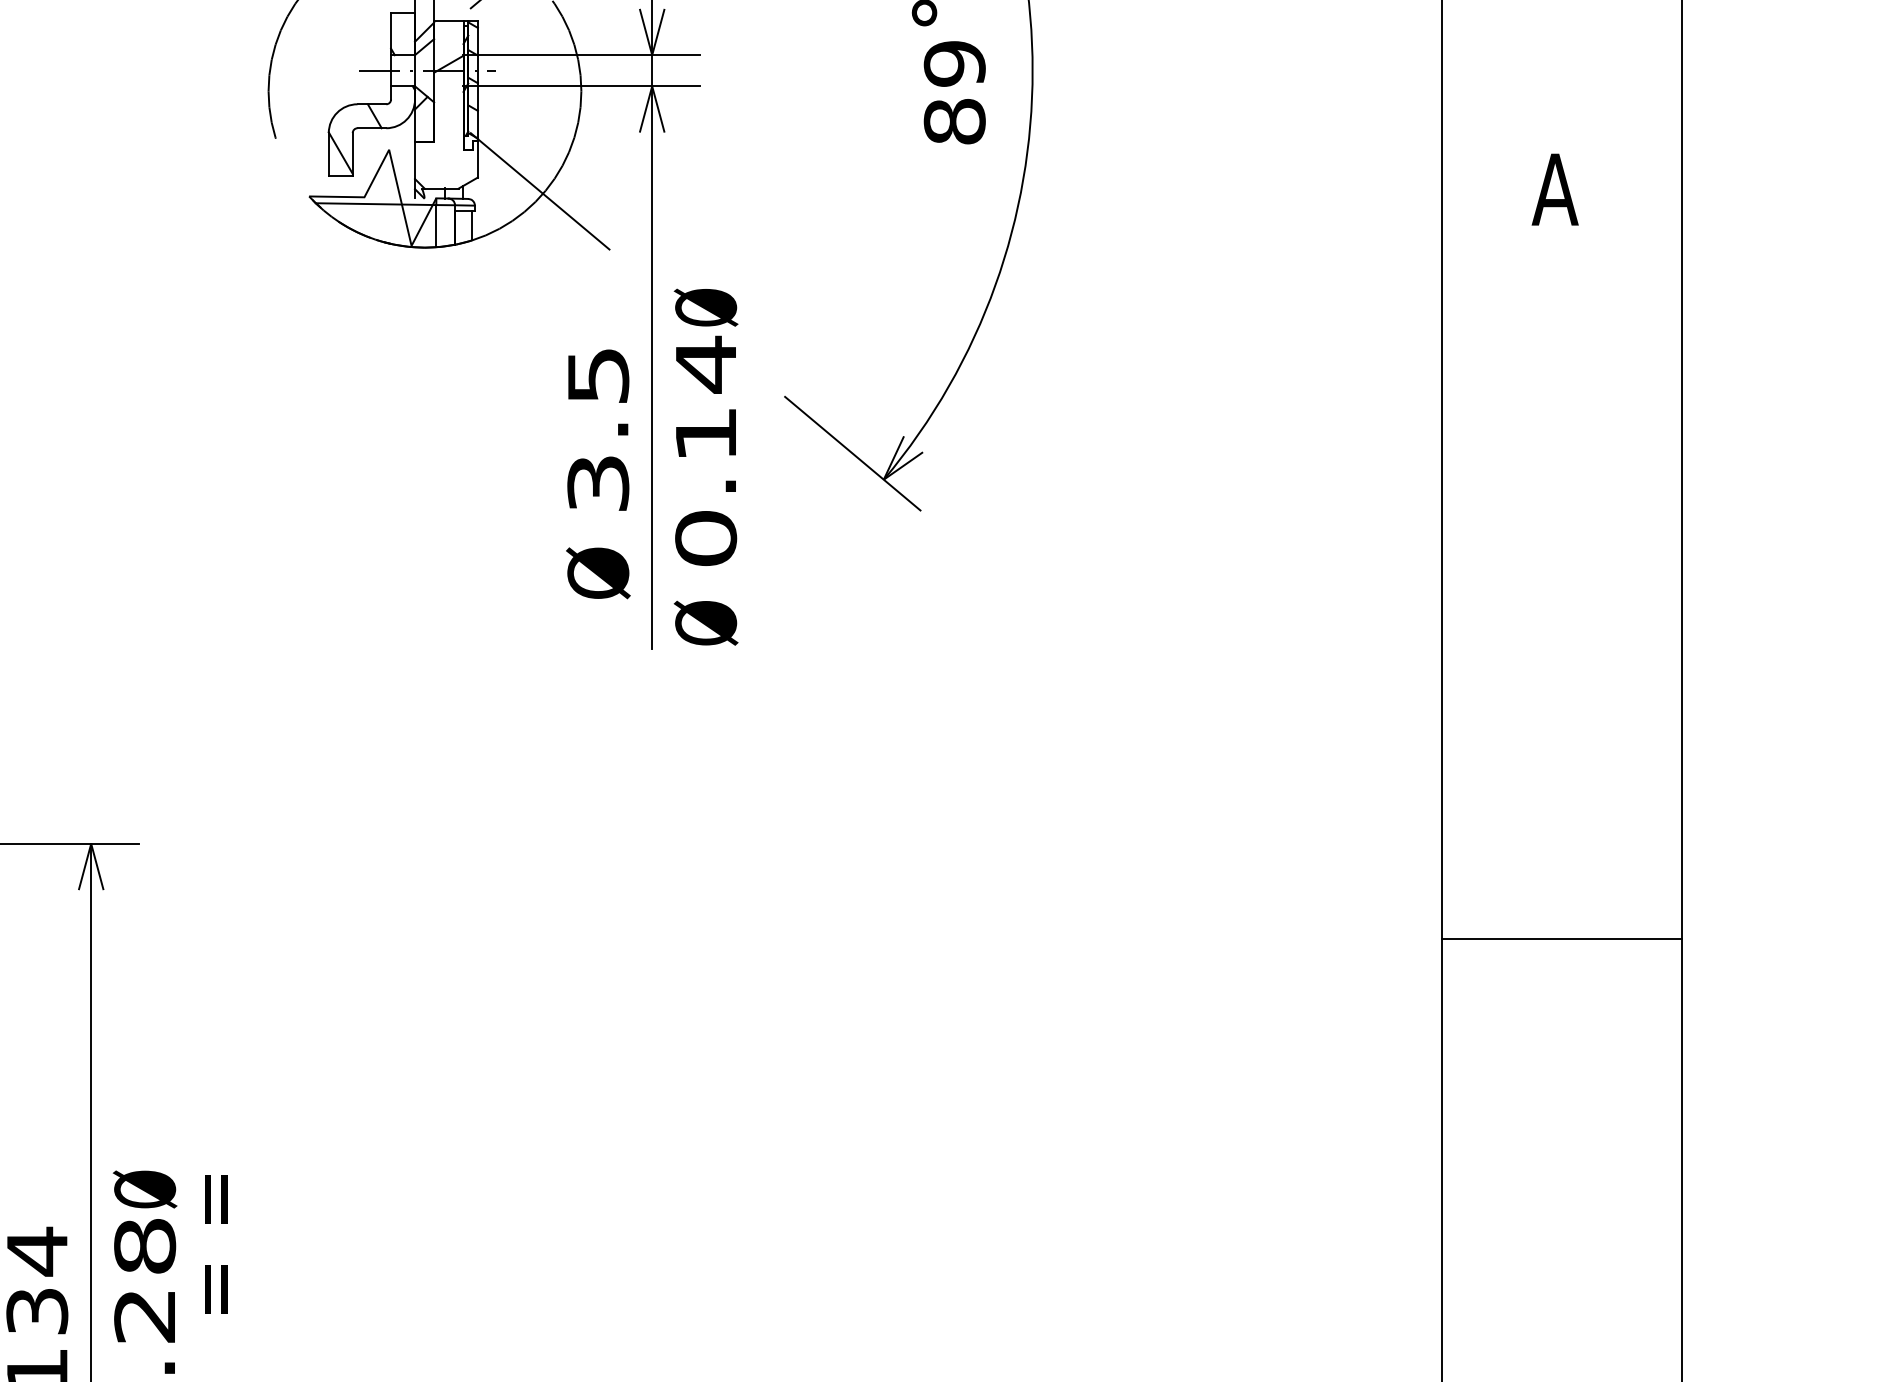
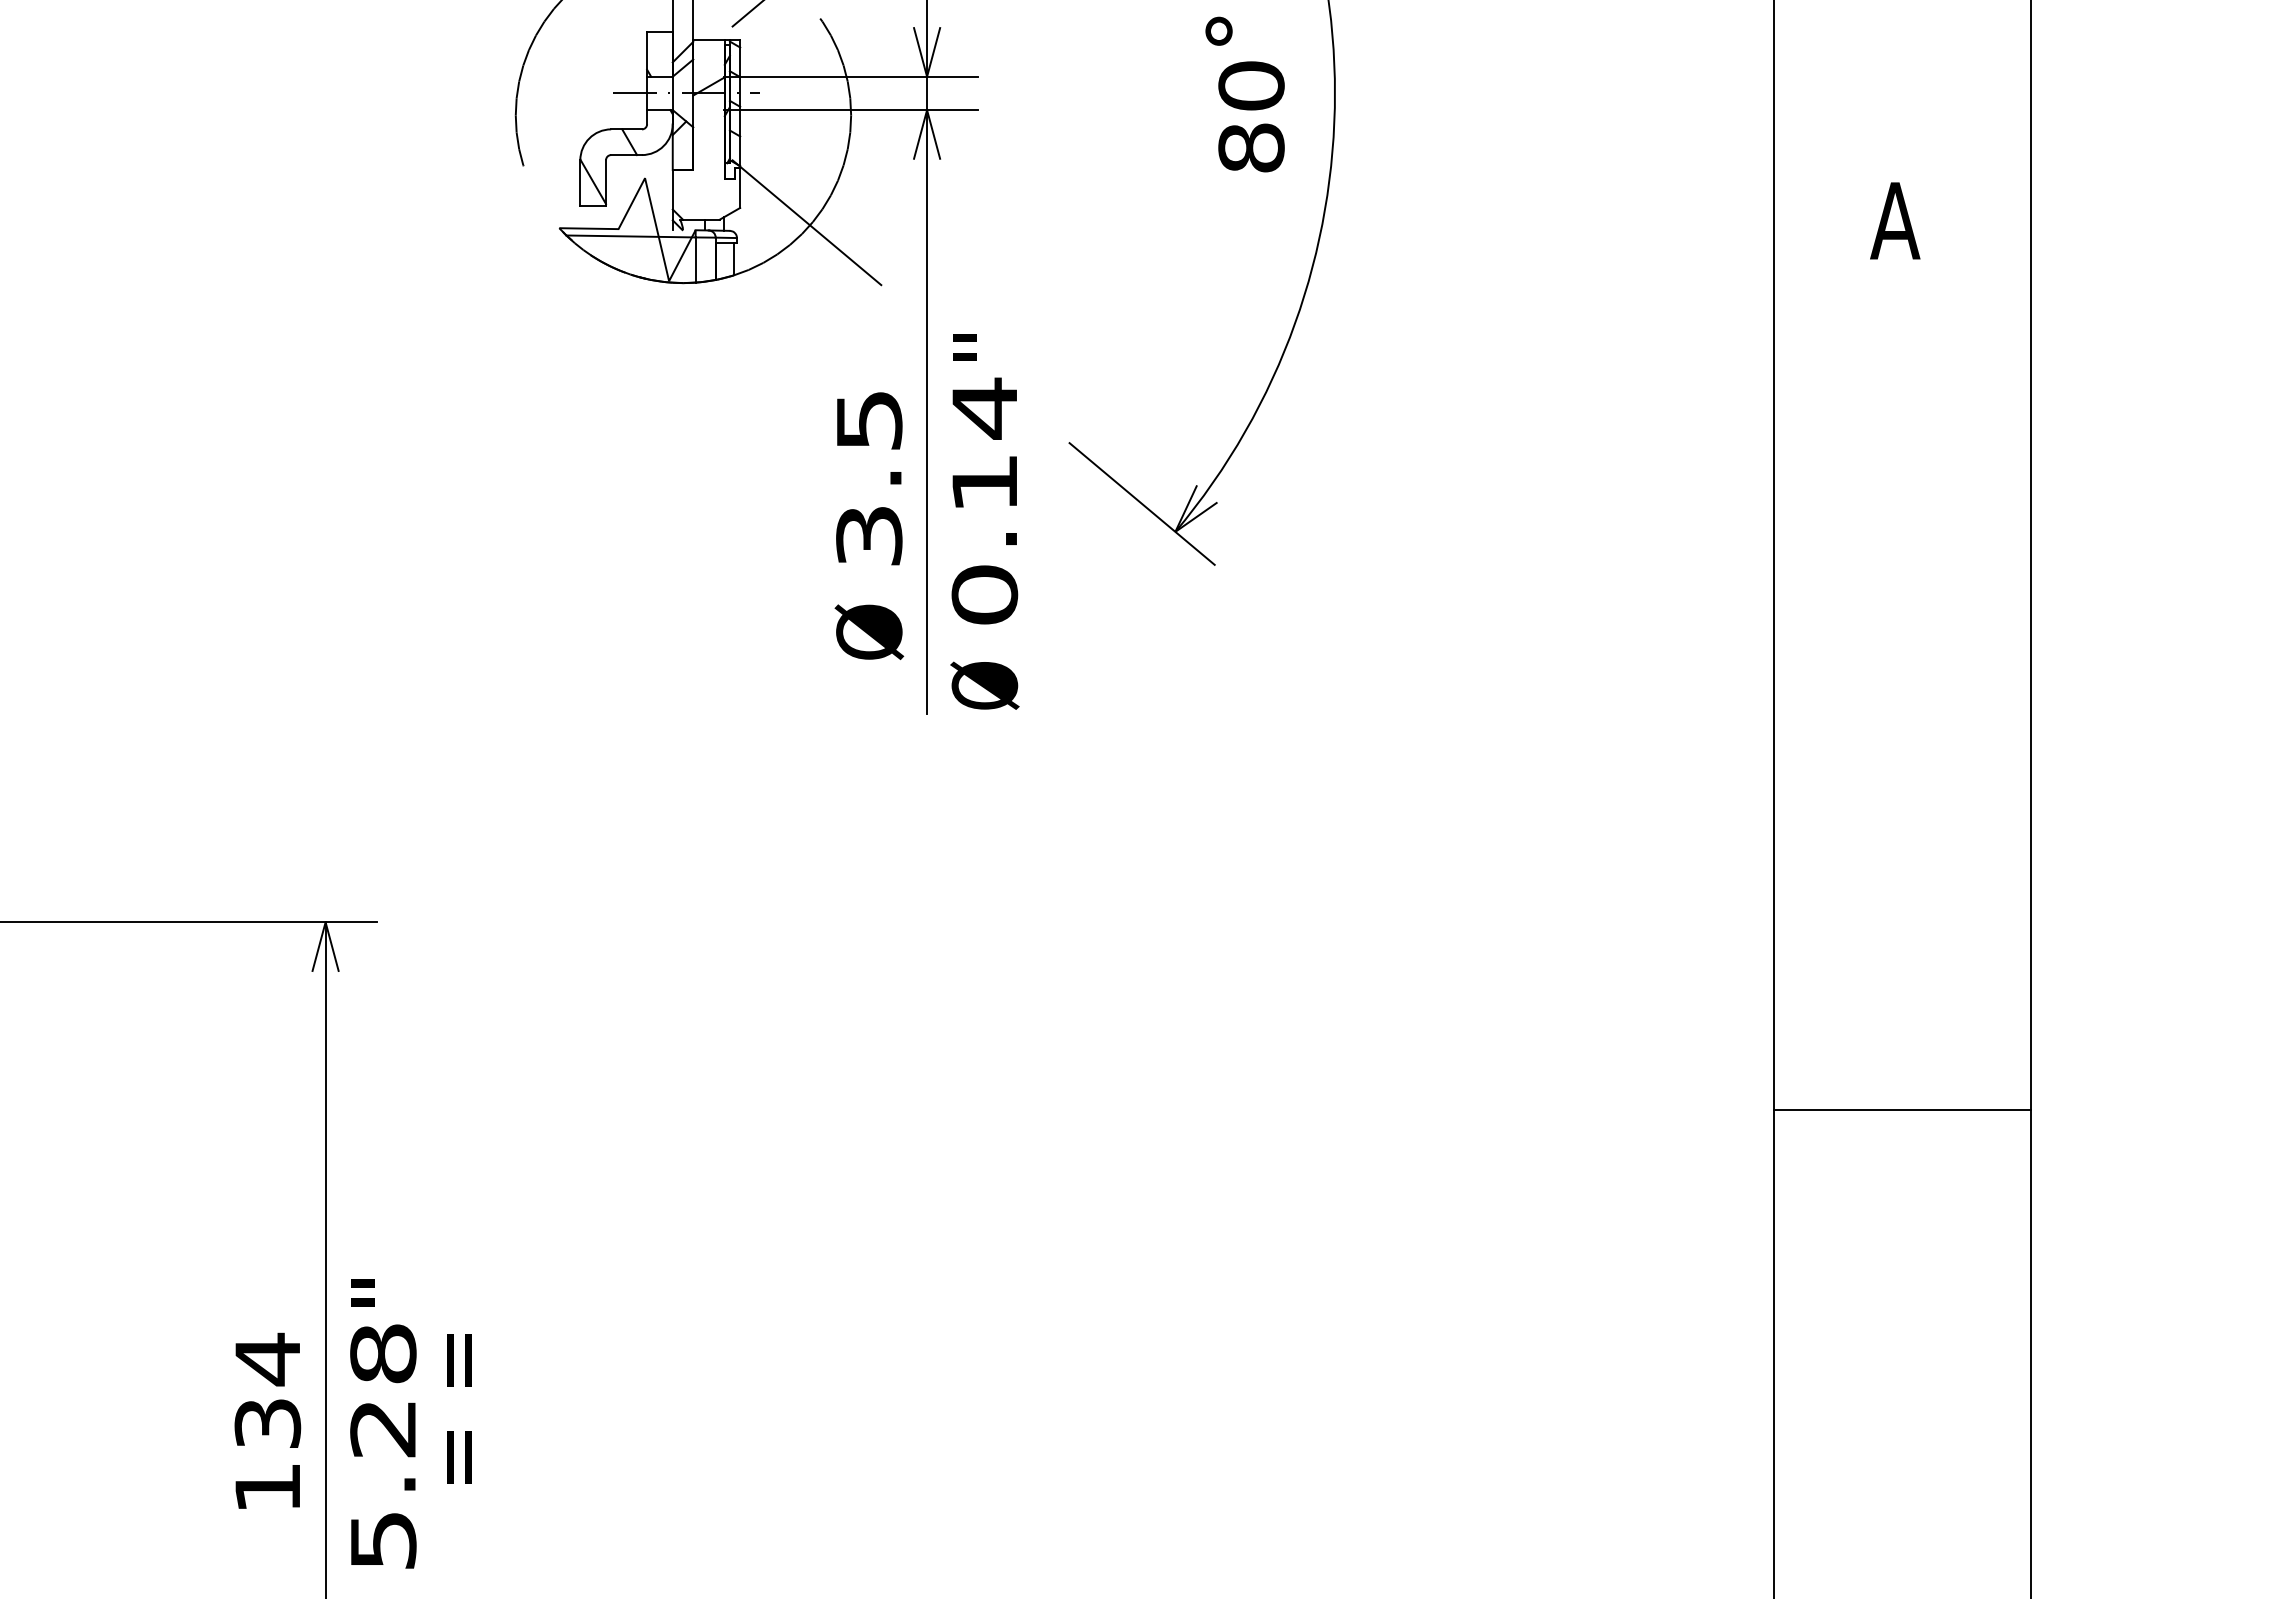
text: (954, 63) -> (1251, 85), 89 -> 80
text: (705, 307) -> (984, 347), Ø -> "
line: (1561, 938) -> (1901, 1109), moved
text: (145, 1189) -> (383, 1292), Ø -> "
text: (216, 1244) -> (459, 1408), moved

